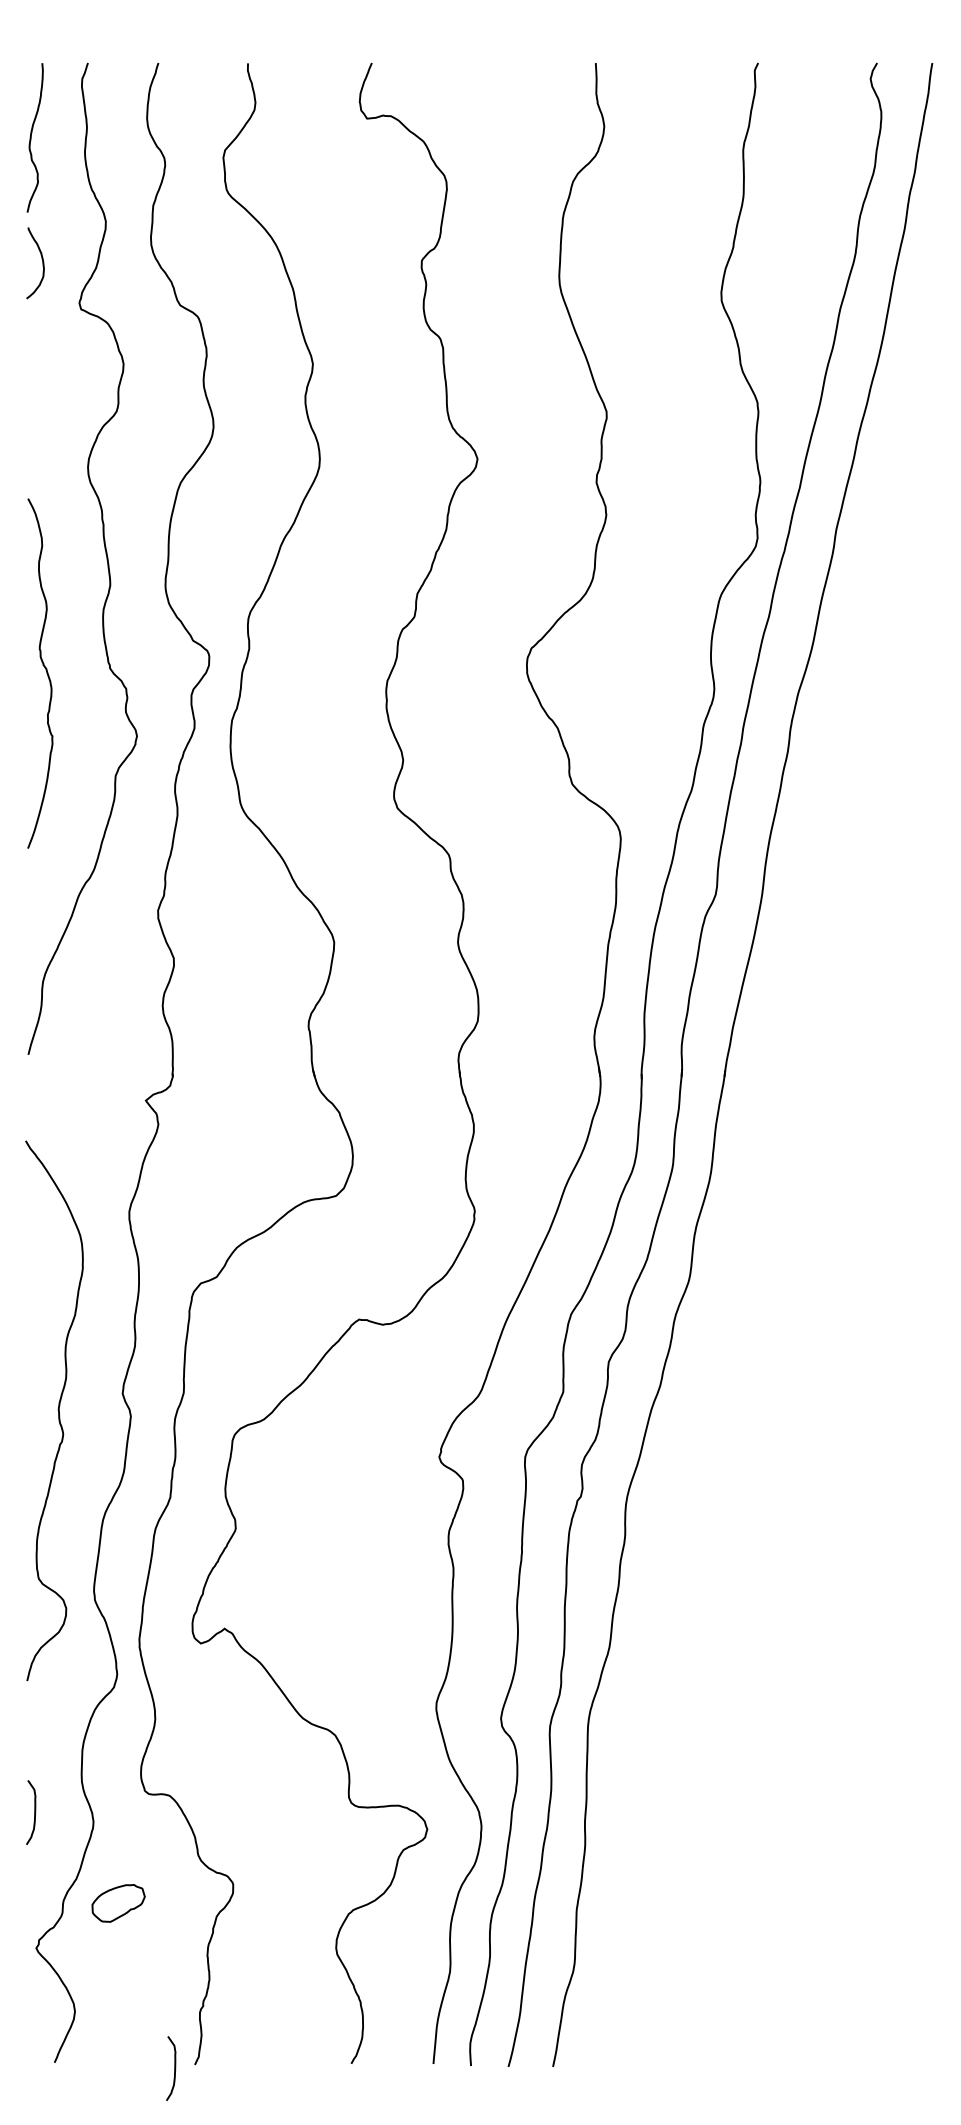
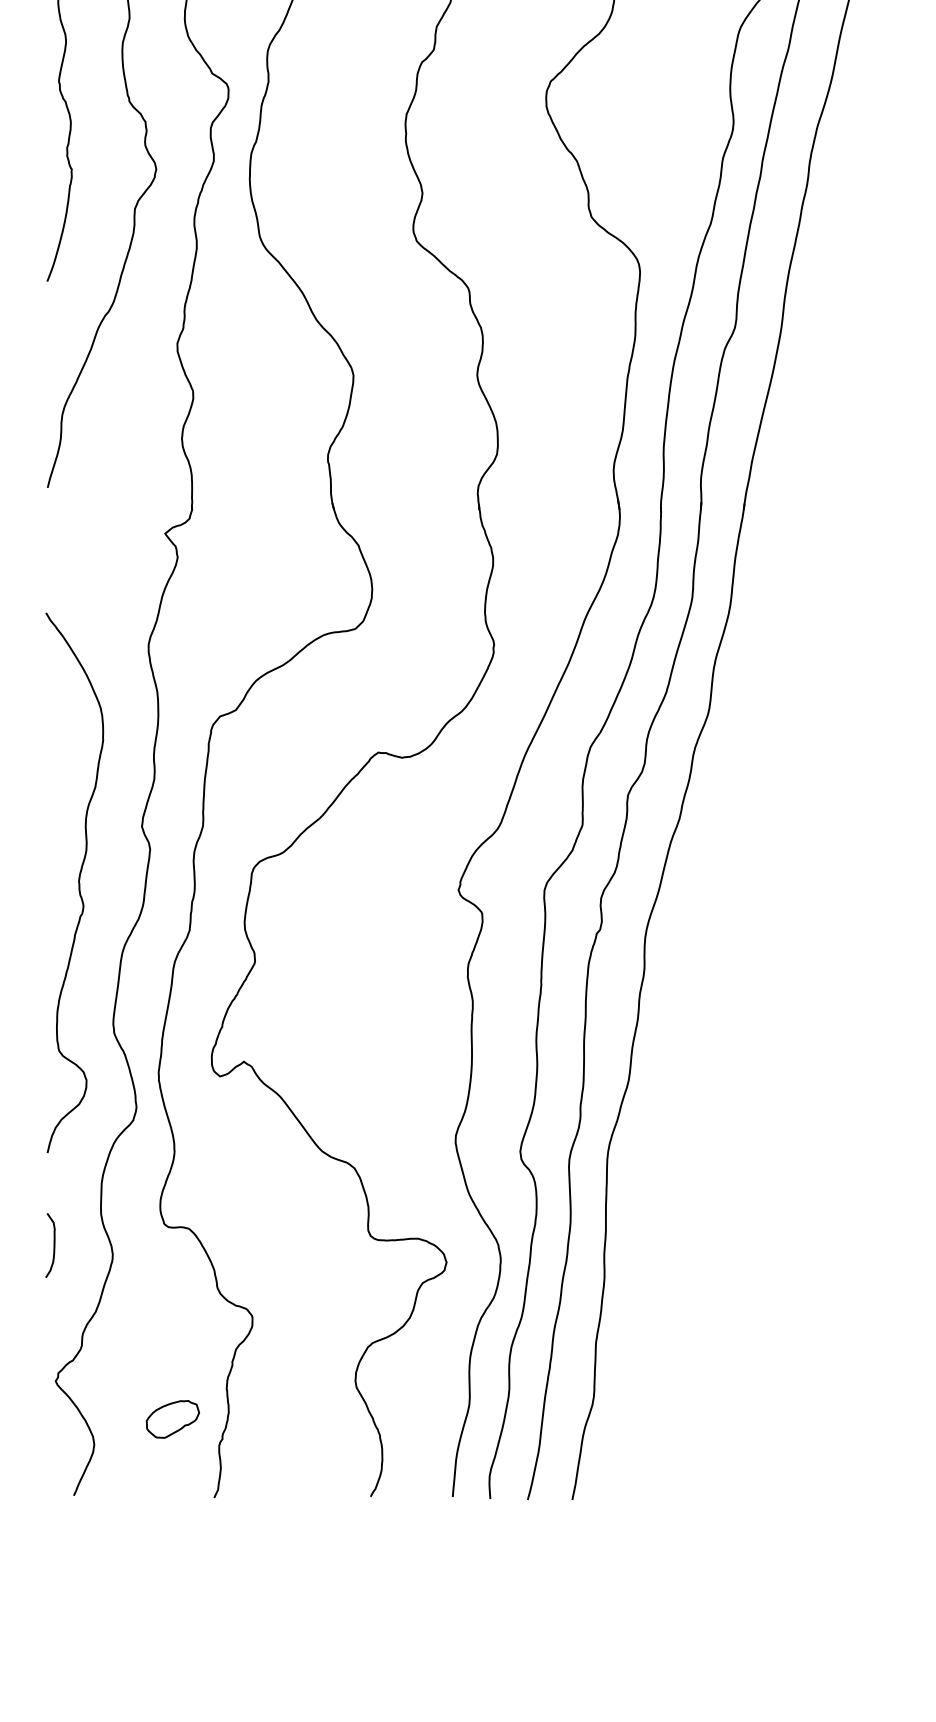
curve: (57, 1410) -> (77, 882), moved
part: (118, 1903) -> (172, 1419), moved
curve: (174, 2068) -> (193, 1501), removed

